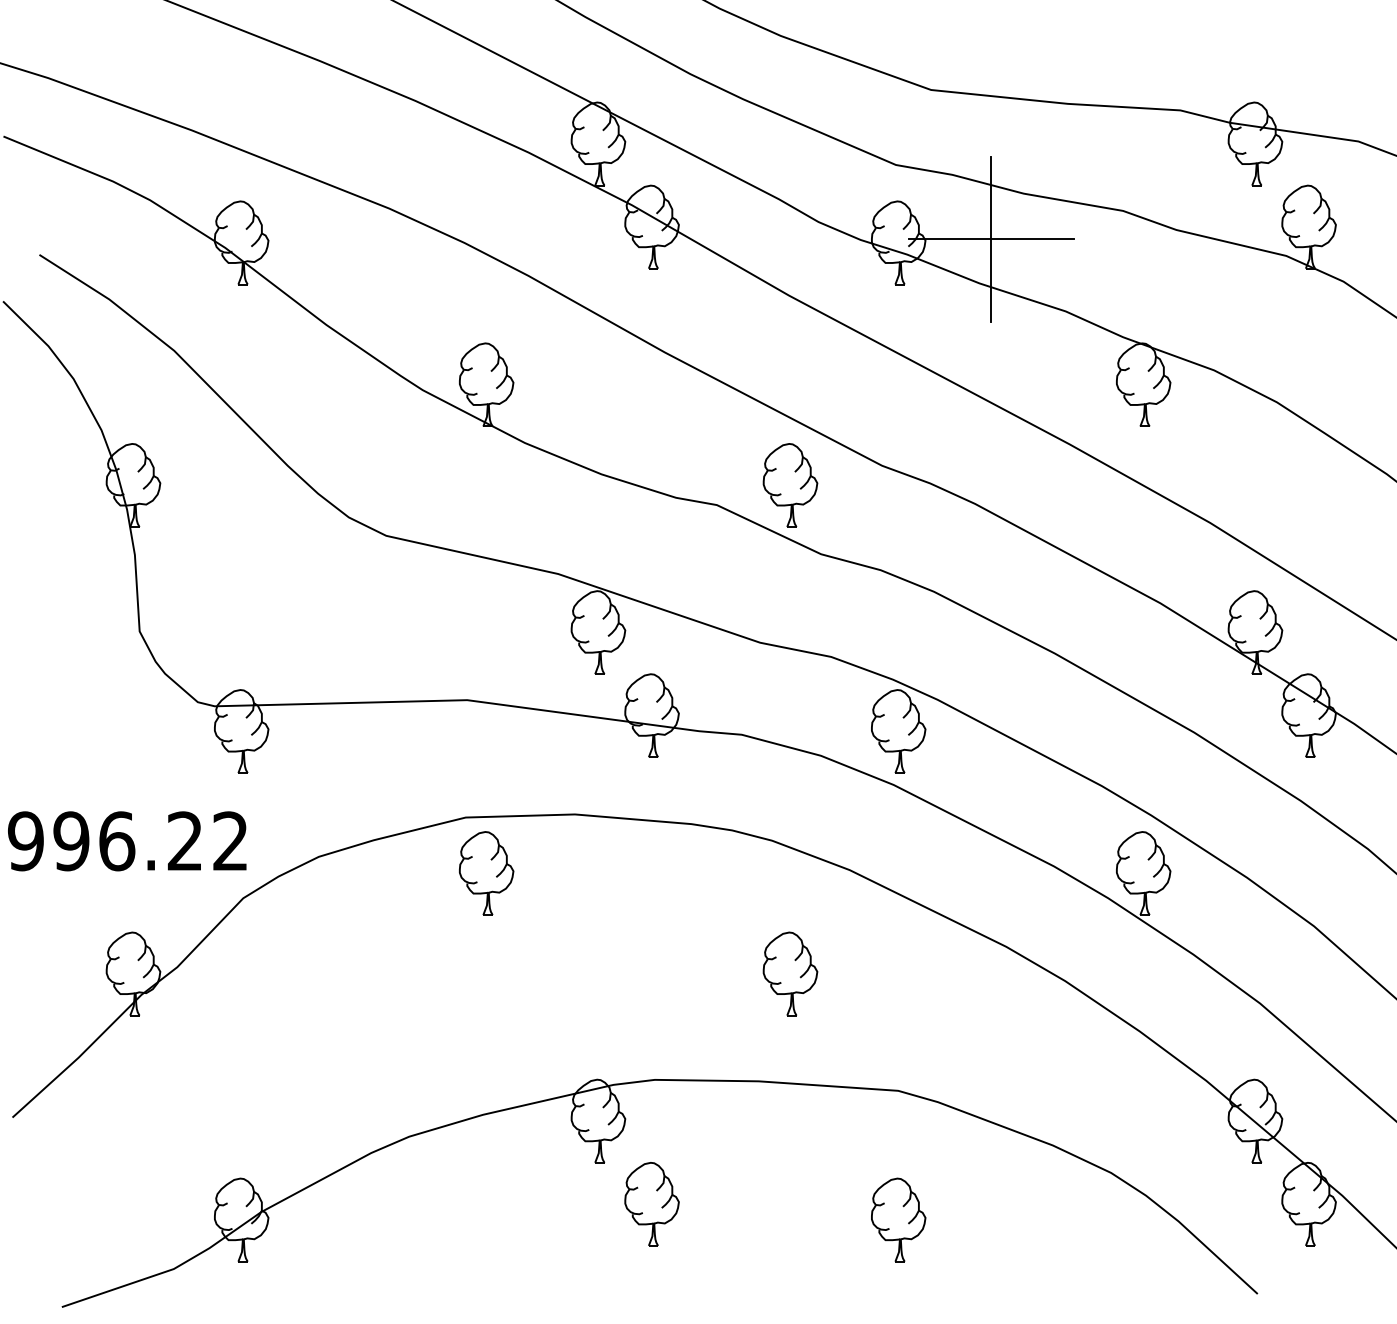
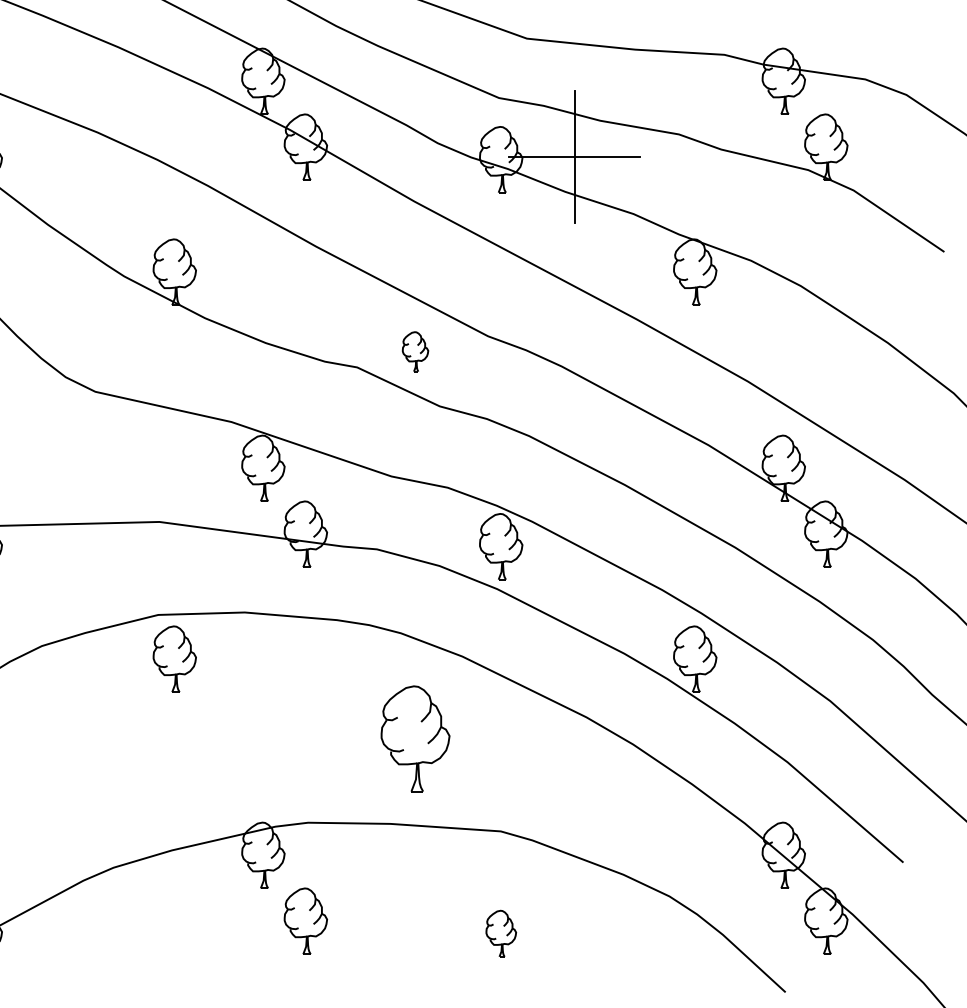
part: (790, 485) -> (415, 351), size x0.6
part: (790, 973) -> (415, 738), size x1.6
part: (898, 1219) -> (501, 933), size x0.7

